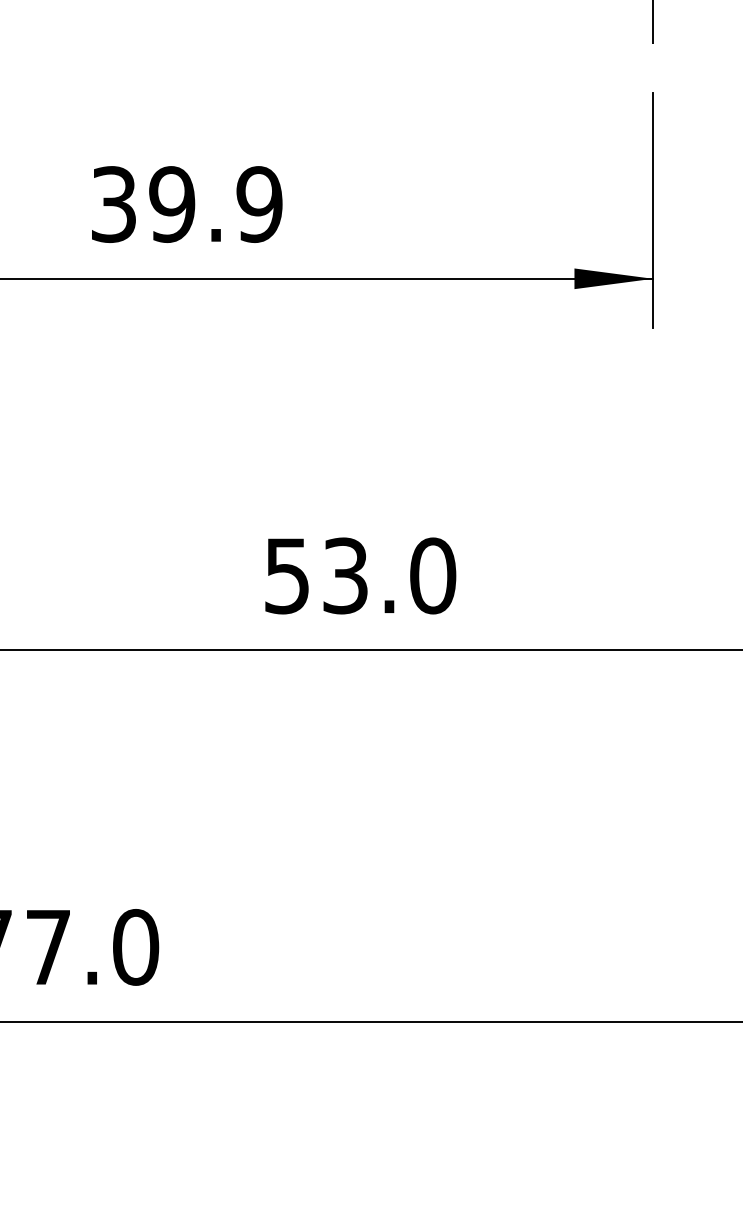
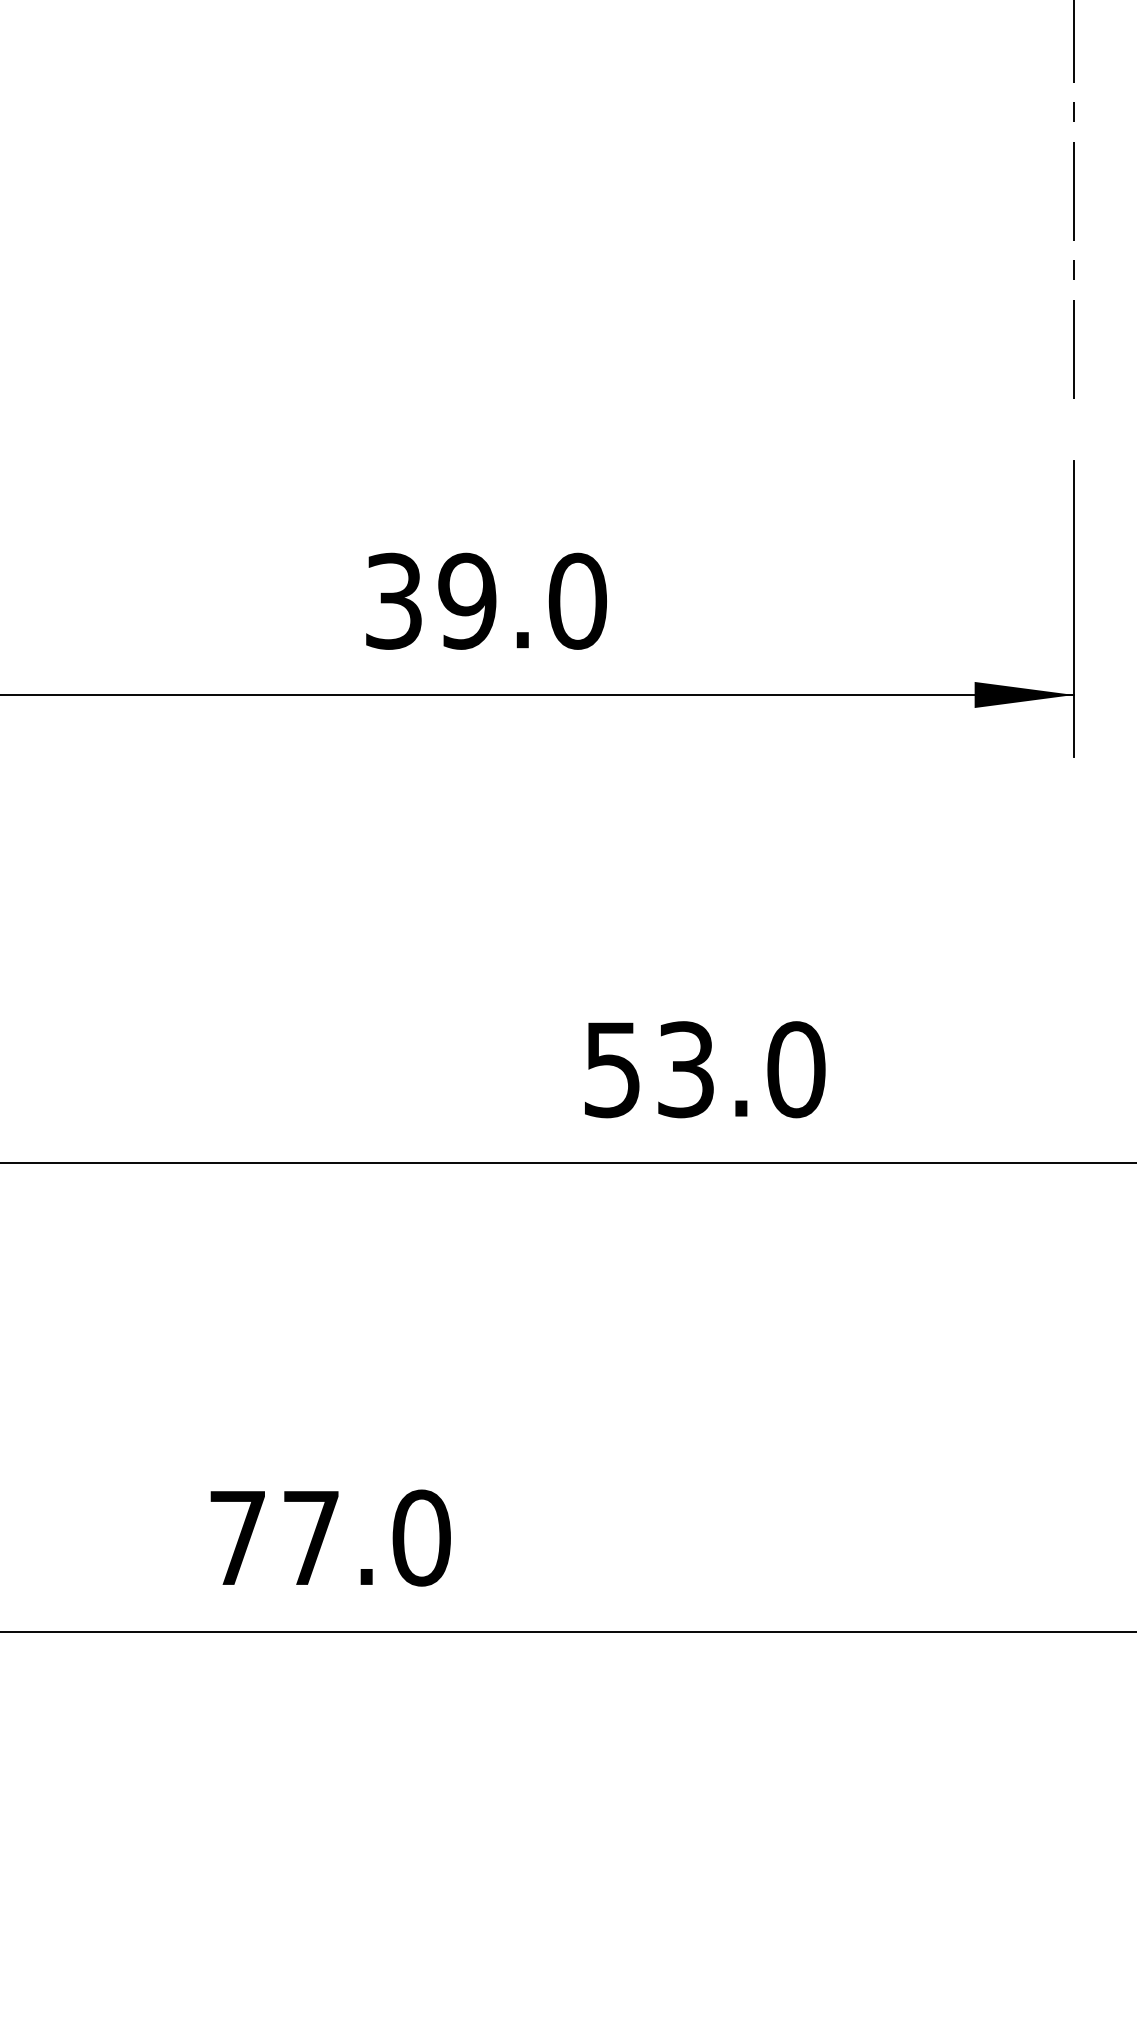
text: (259, 203) -> (577, 600), 39.9 -> 39.0

